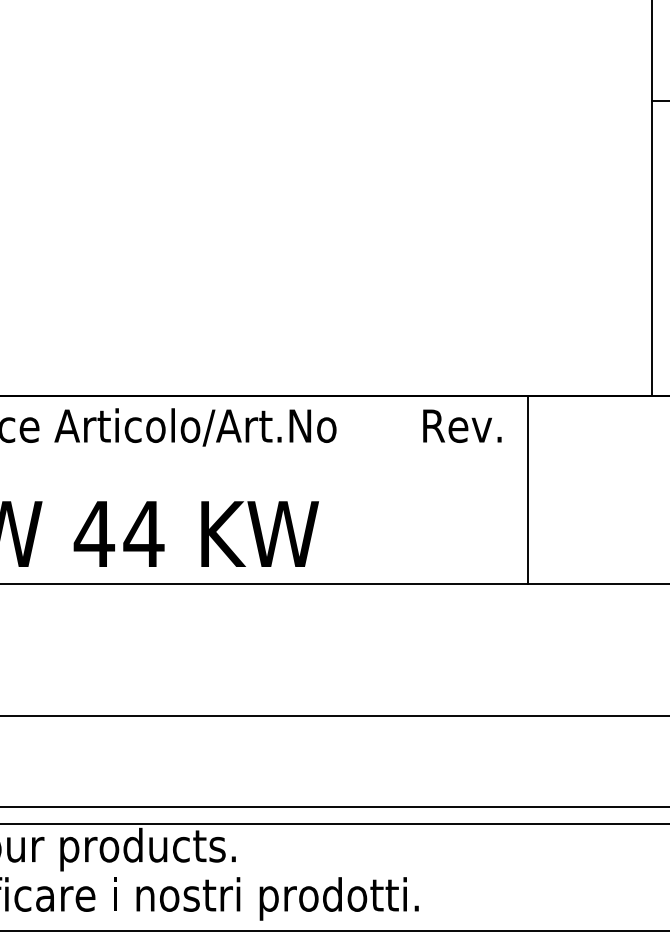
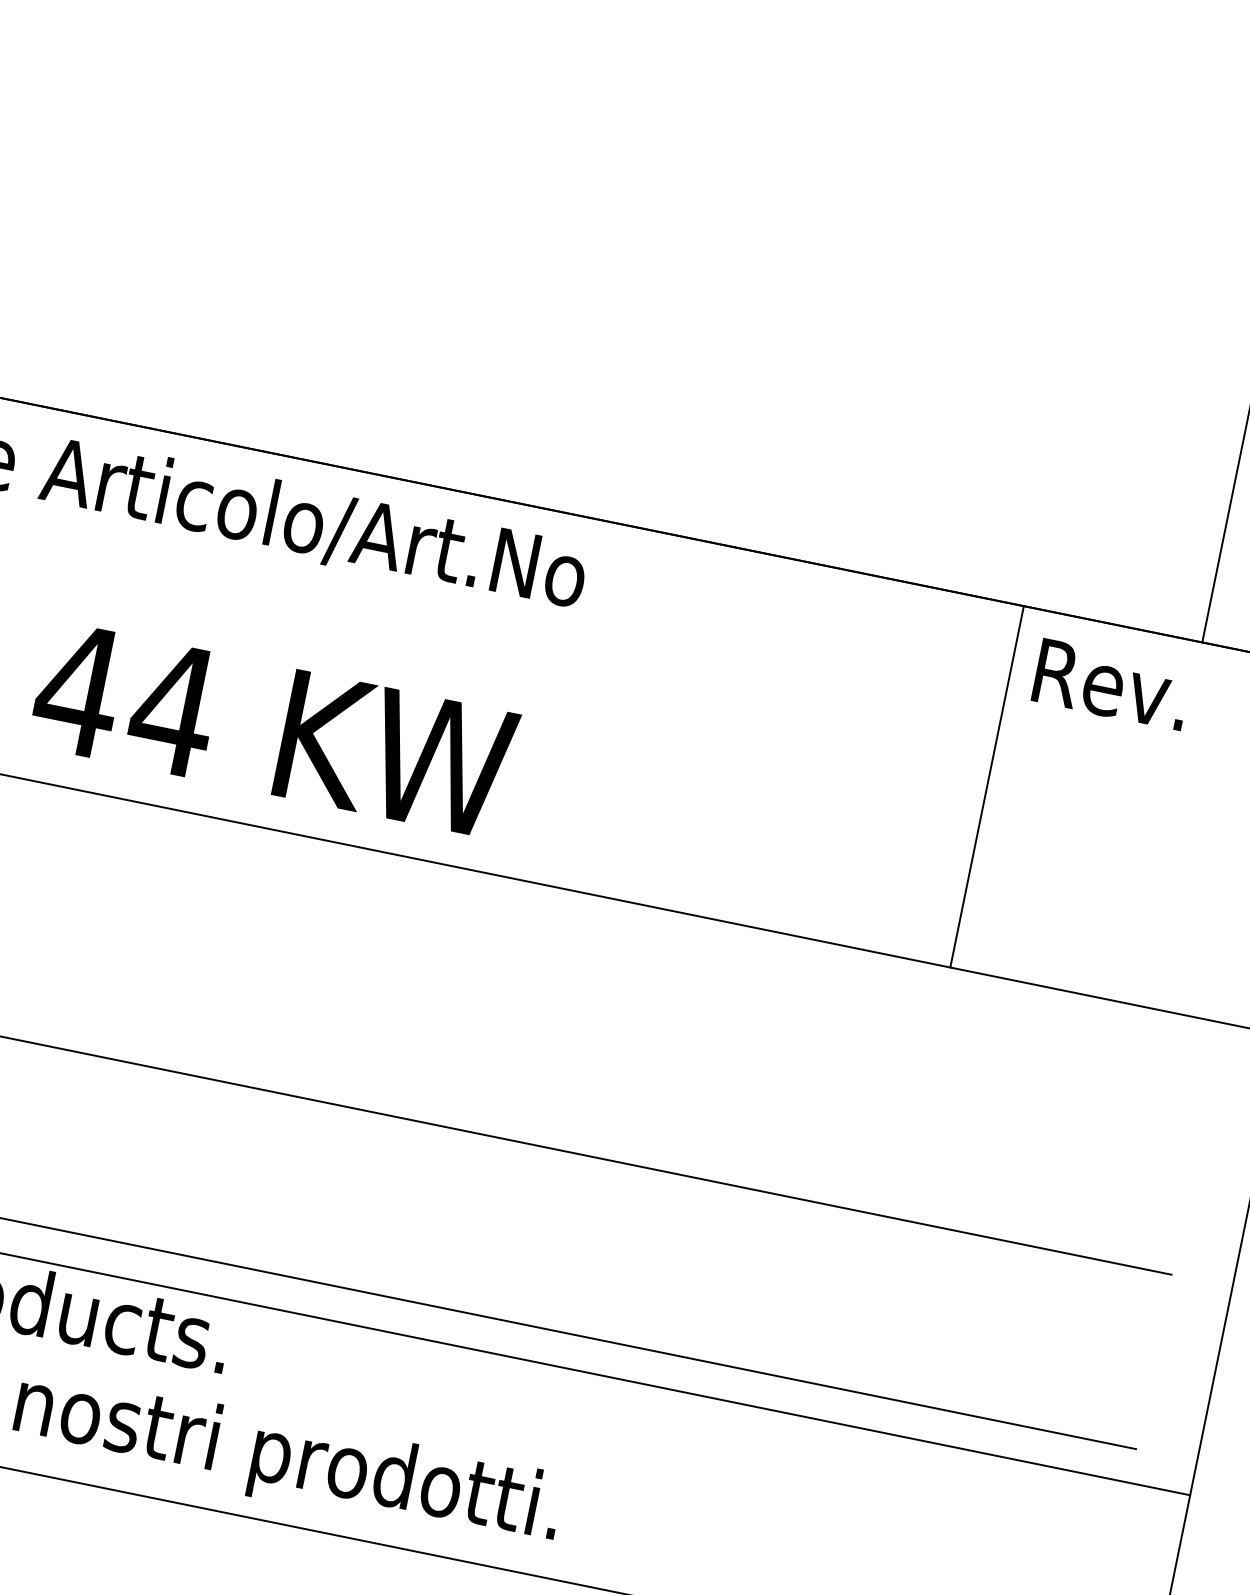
text: (462, 425) -> (1112, 683), moved
line: (528, 489) -> (987, 785), moved

